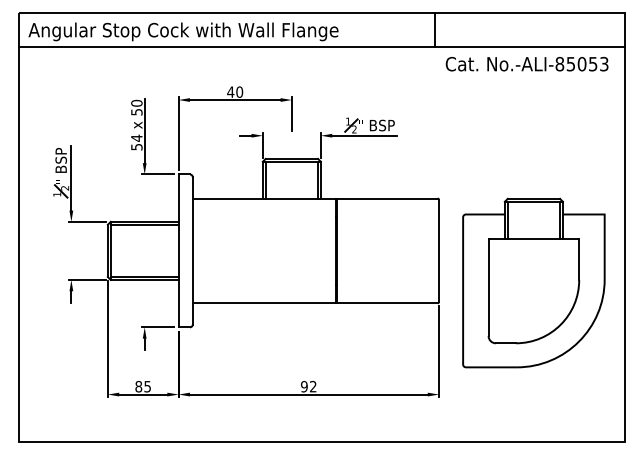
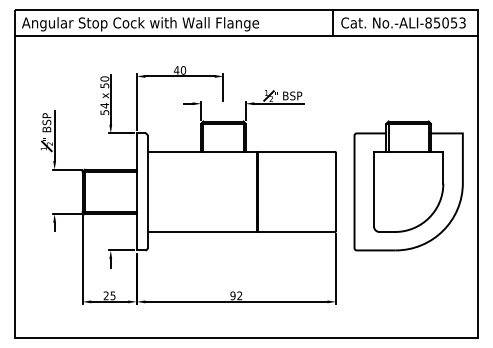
text: (526, 64) -> (403, 23), moved
part: (533, 282) -> (408, 185), moved
text: (138, 386) -> (106, 295), 85 -> 25

